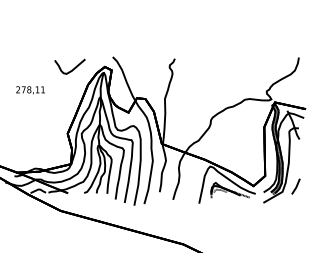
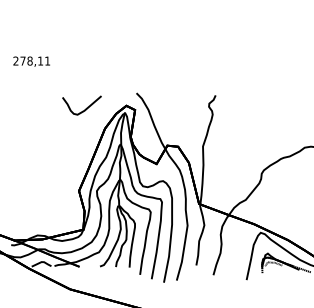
text: (30, 90) -> (31, 61), moved

